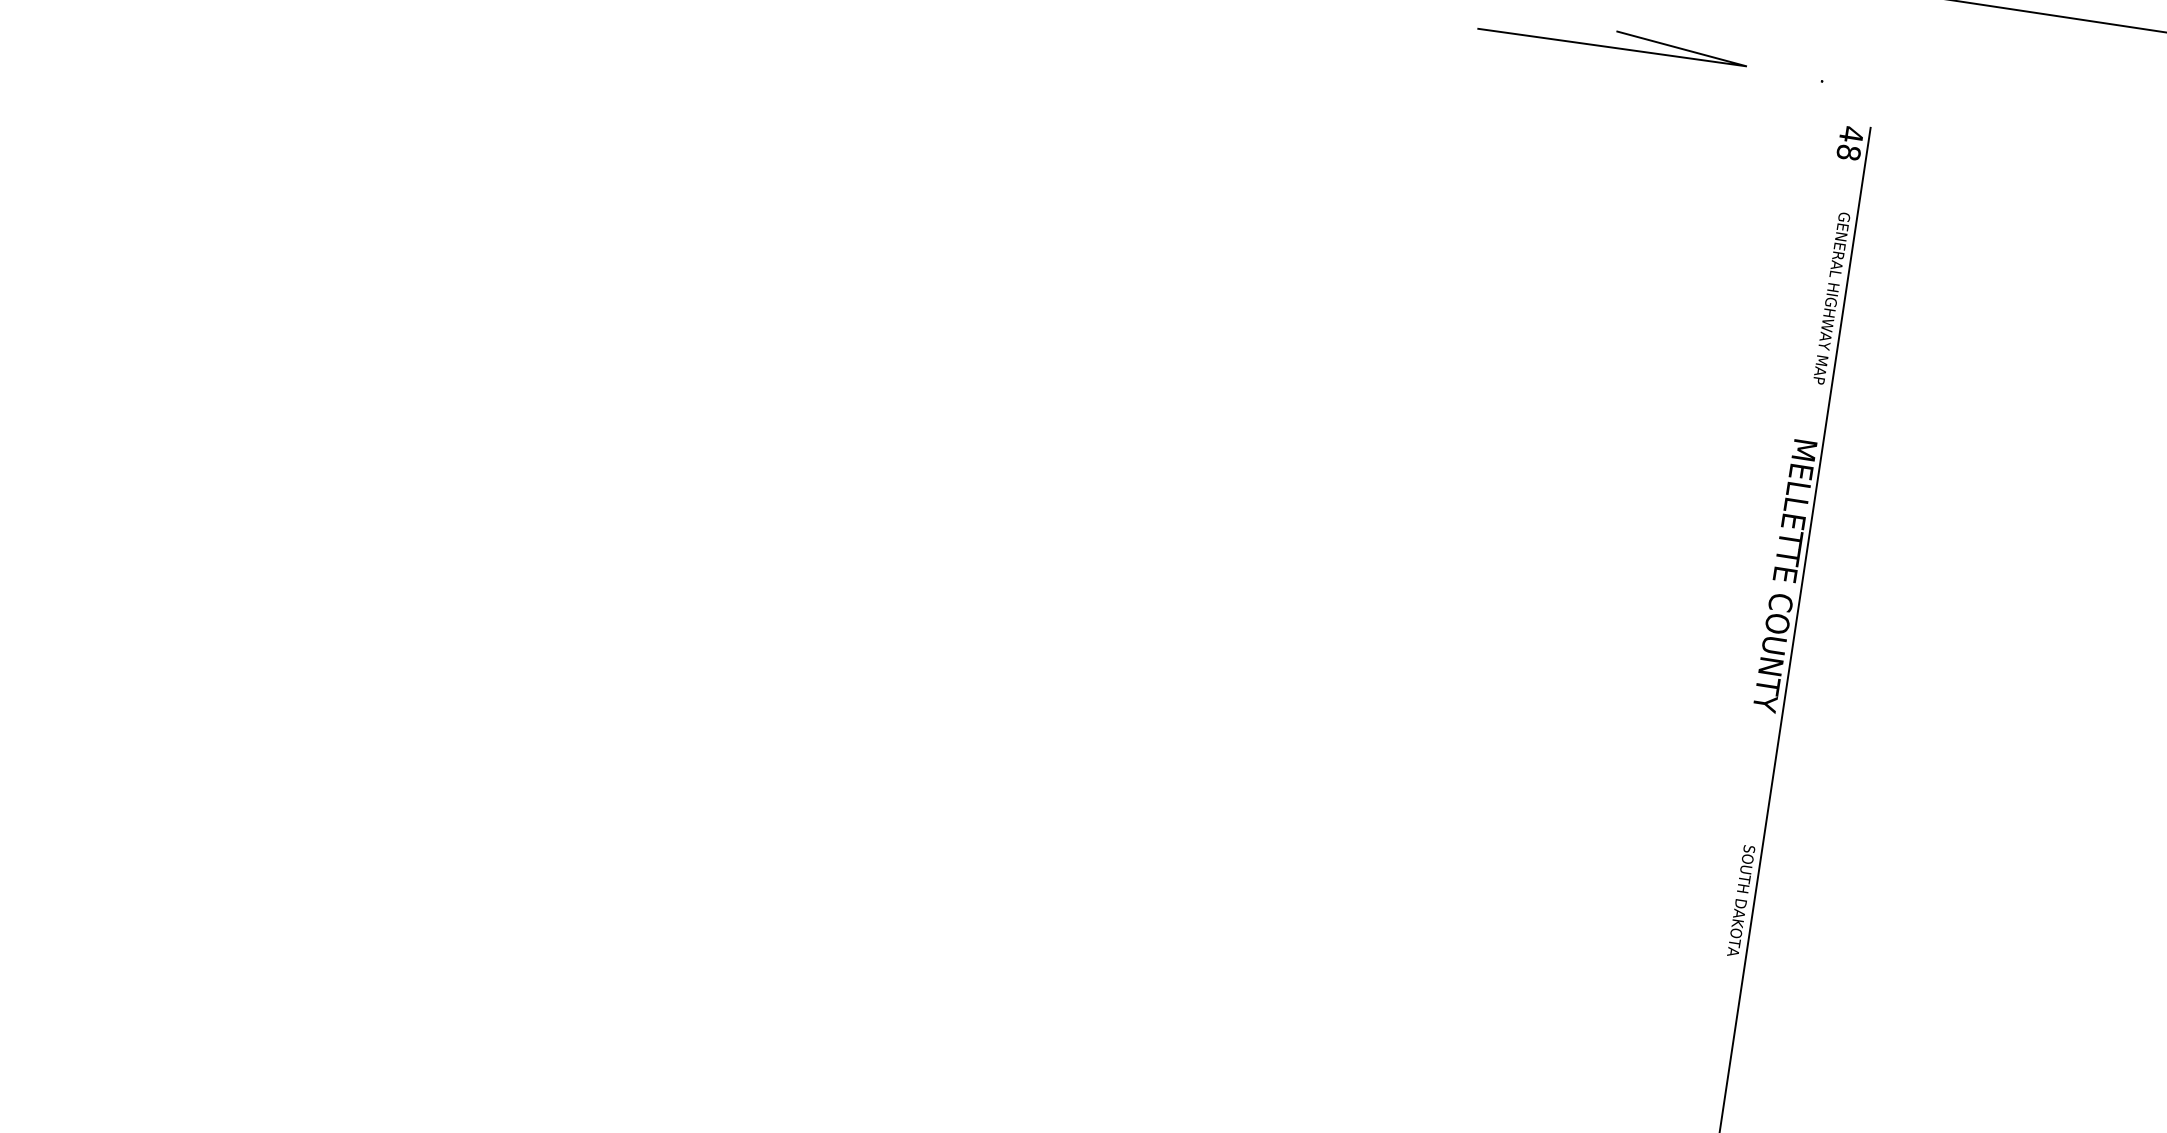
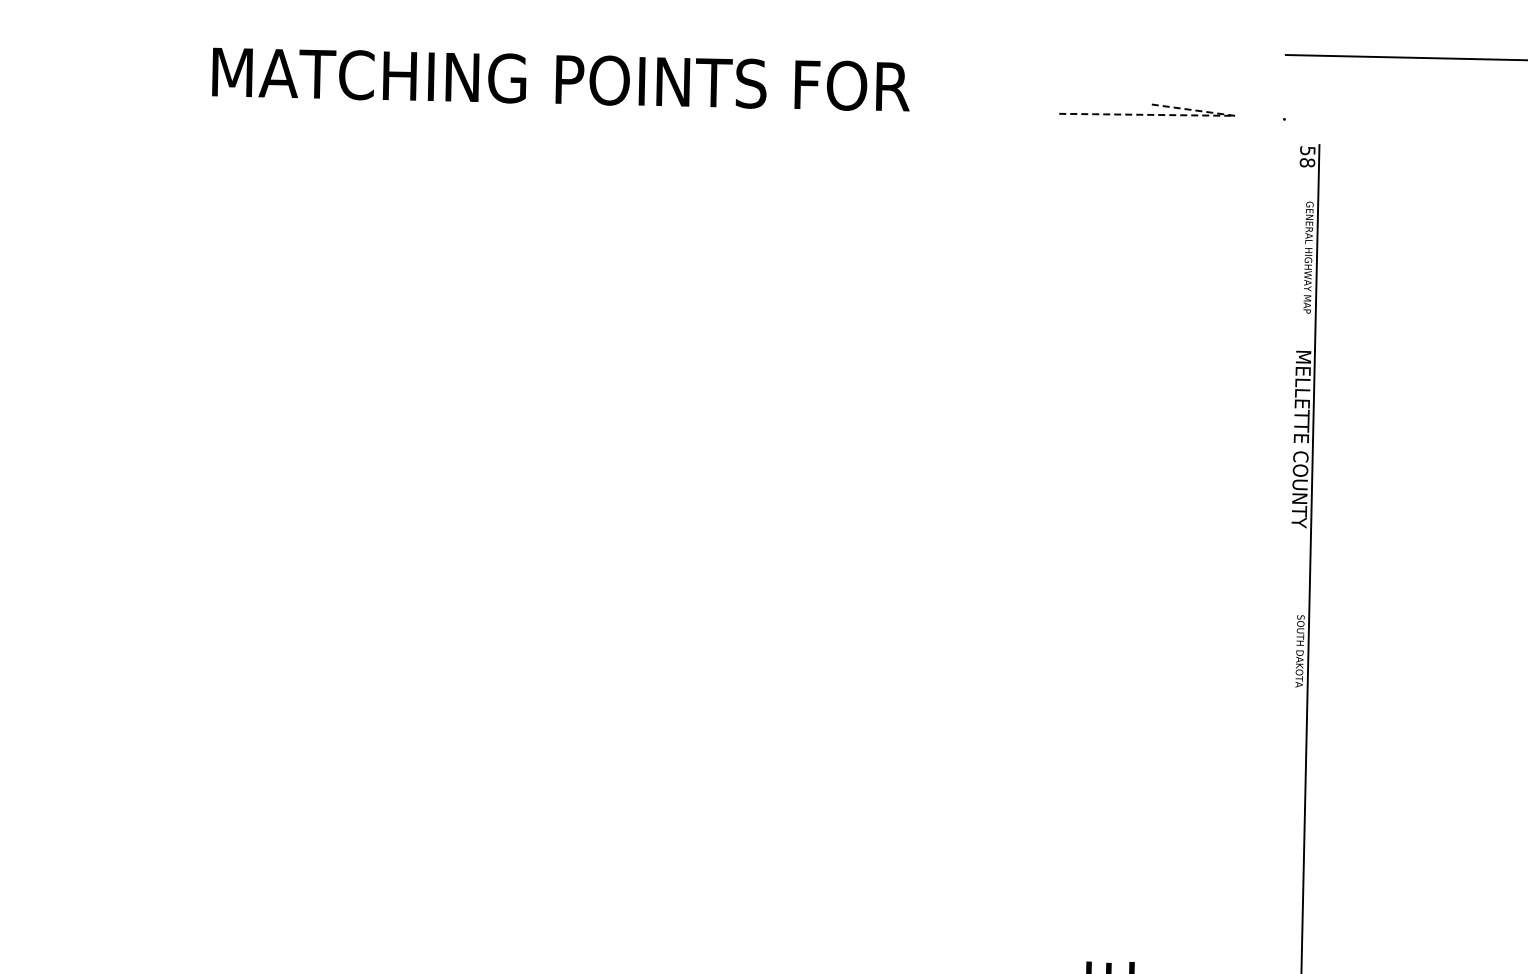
line: (1681, 57) -> (1192, 115), solid -> dashed
text: (1851, 133) -> (1307, 150), 48 -> 58

